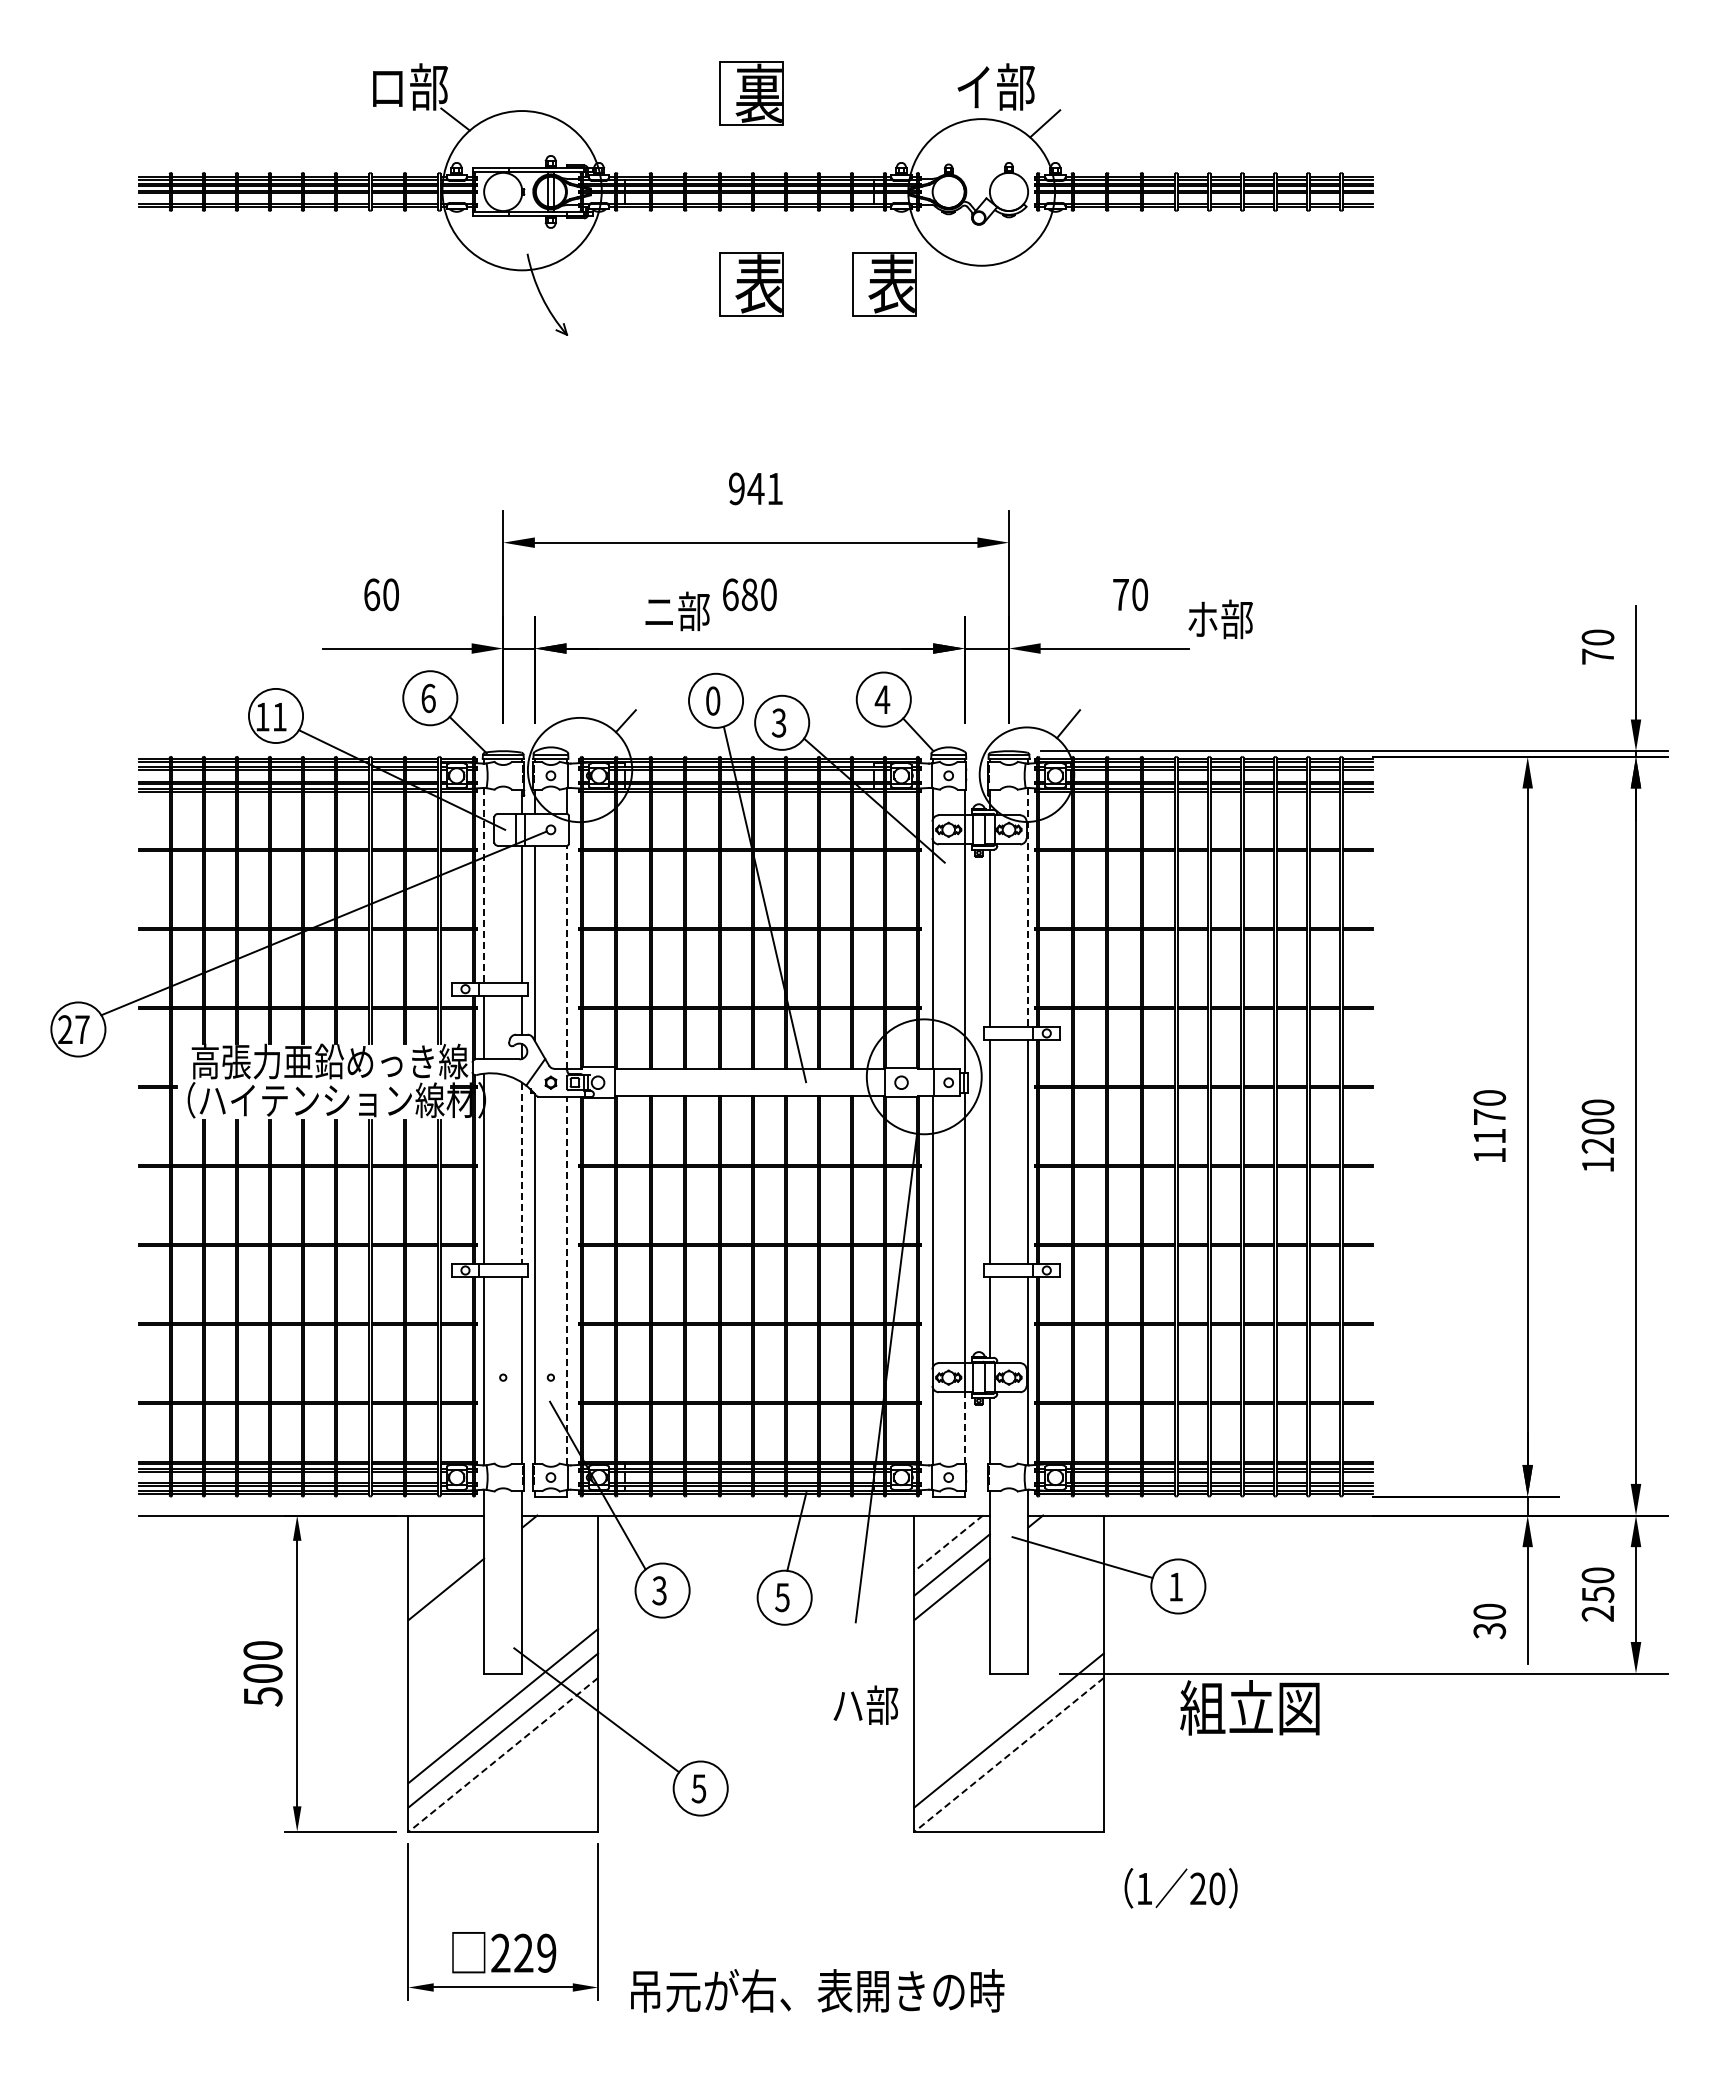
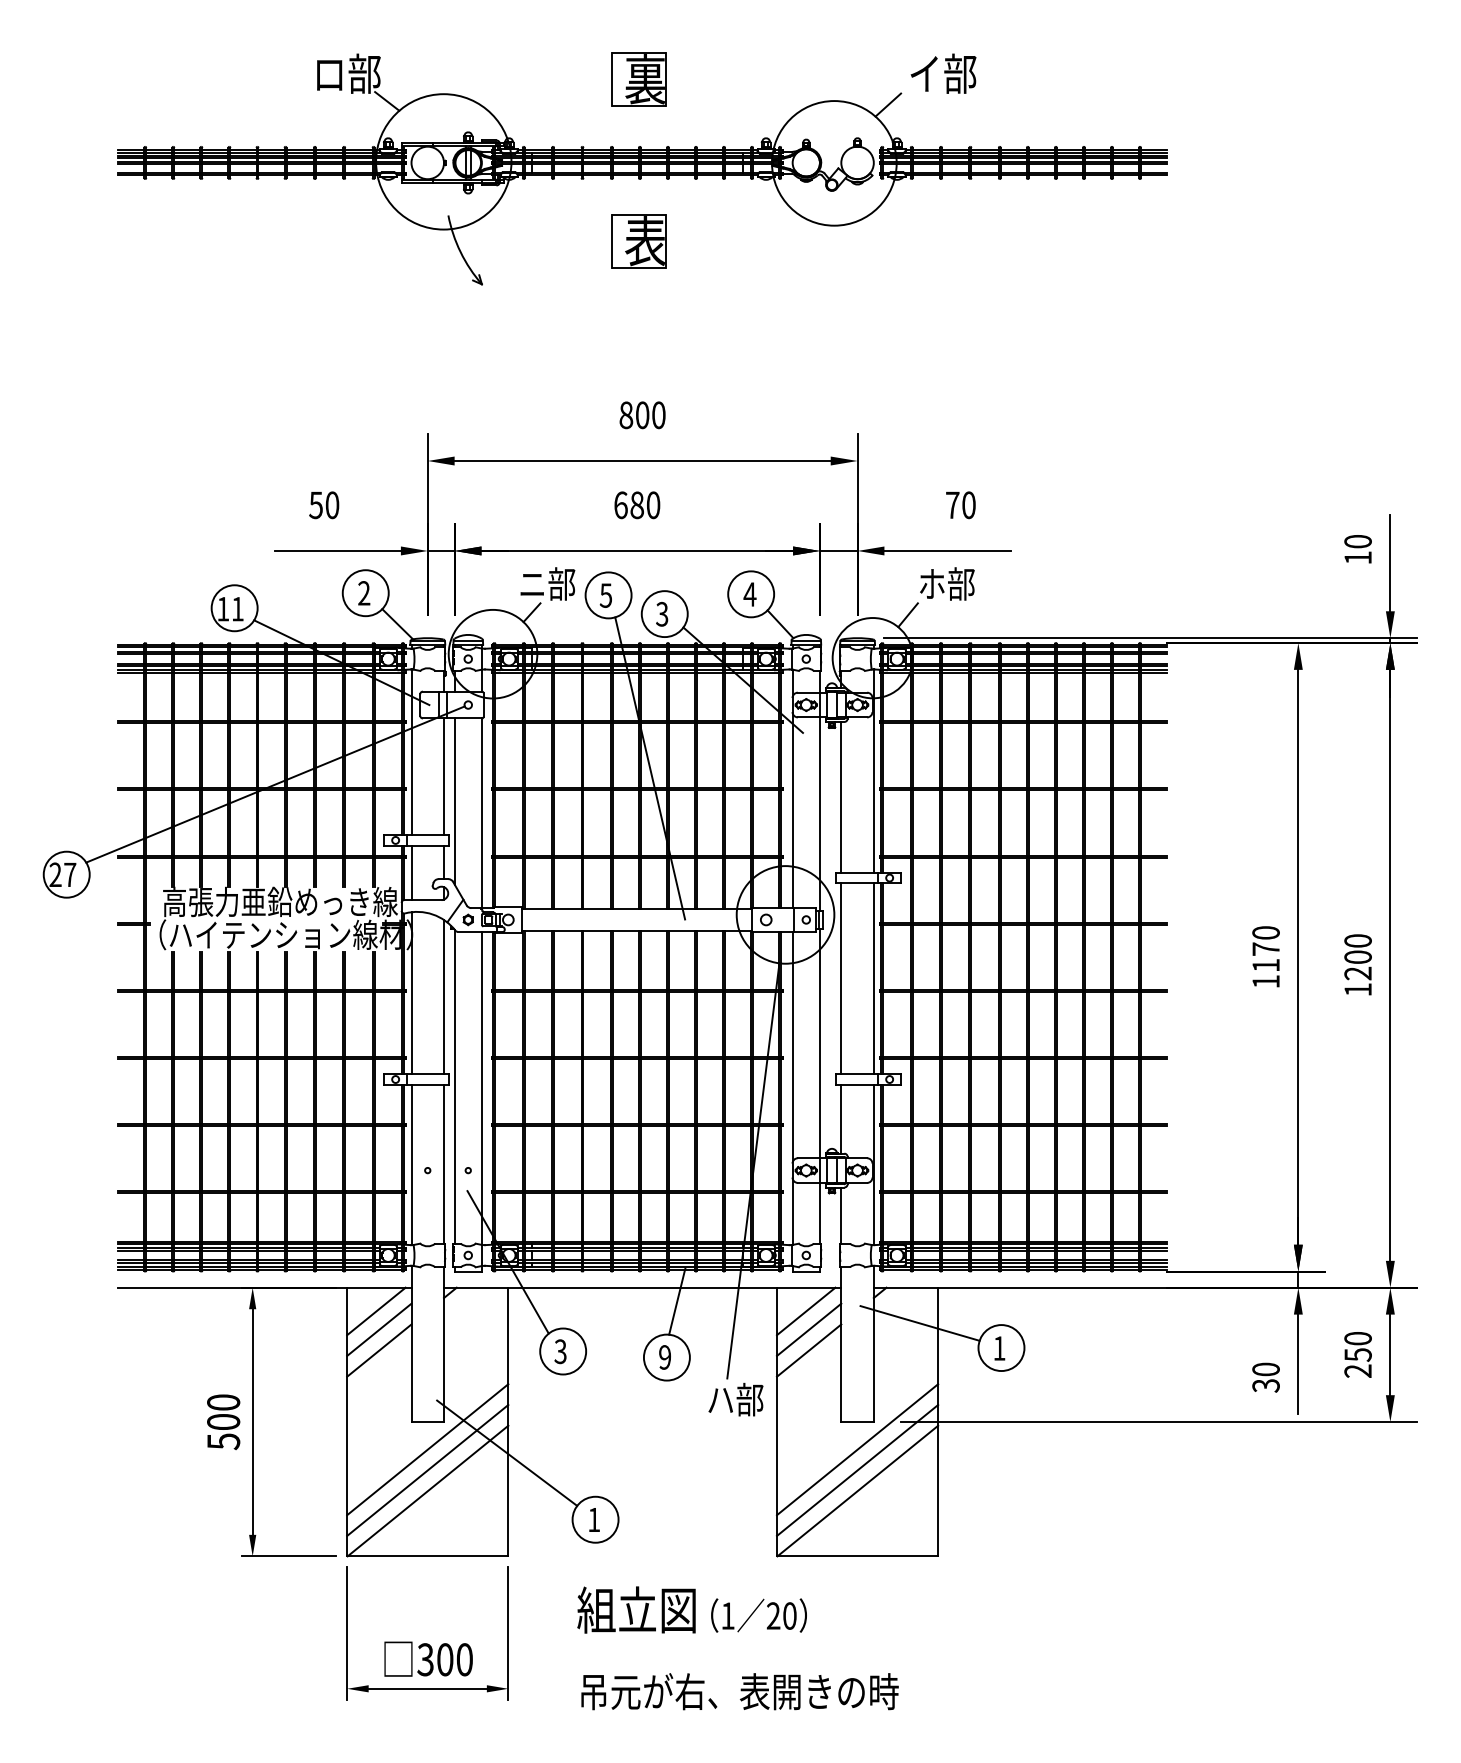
text: (995, 86) -> (942, 73), moved
part: (884, 284) -> (751, 241), removed
text: (756, 488) -> (642, 414), 941 -> 800
text: (371, 594) -> (315, 505), 60 -> 50
text: (677, 611) -> (547, 584), moved
text: (1220, 619) -> (947, 584), moved
text: (1597, 656) -> (1357, 557), 70 -> 10
text: (428, 698) -> (364, 593), 6 -> 2
text: (712, 700) -> (605, 595), 0 -> 5
line: (484, 885) -> (411, 752), dashed -> solid
line: (1028, 907) -> (874, 771), dashed -> solid
line: (566, 957) -> (481, 813), dashed -> solid
line: (522, 1173) -> (444, 997), dashed -> solid
line: (566, 1280) -> (481, 1088), dashed -> solid
line: (964, 1427) -> (819, 1212), dashed -> solid
line: (442, 1543) -> (376, 1311), added
line: (948, 1543) -> (806, 1311), dashed -> solid
line: (446, 1564) -> (379, 1329), added
text: (782, 1597) -> (665, 1357), 5 -> 9
text: (865, 1704) -> (735, 1399), moved
line: (1008, 1706) -> (857, 1450), added
text: (1249, 1707) -> (636, 1609), moved
line: (503, 1754) -> (427, 1490), dashed -> solid
line: (1009, 1754) -> (857, 1490), dashed -> solid
text: (698, 1788) -> (593, 1519), 5 -> 1
text: (1180, 1888) -> (758, 1615), moved
text: (523, 1952) -> (444, 1659), 229 -> 300
text: (817, 1990) -> (739, 1691), moved

